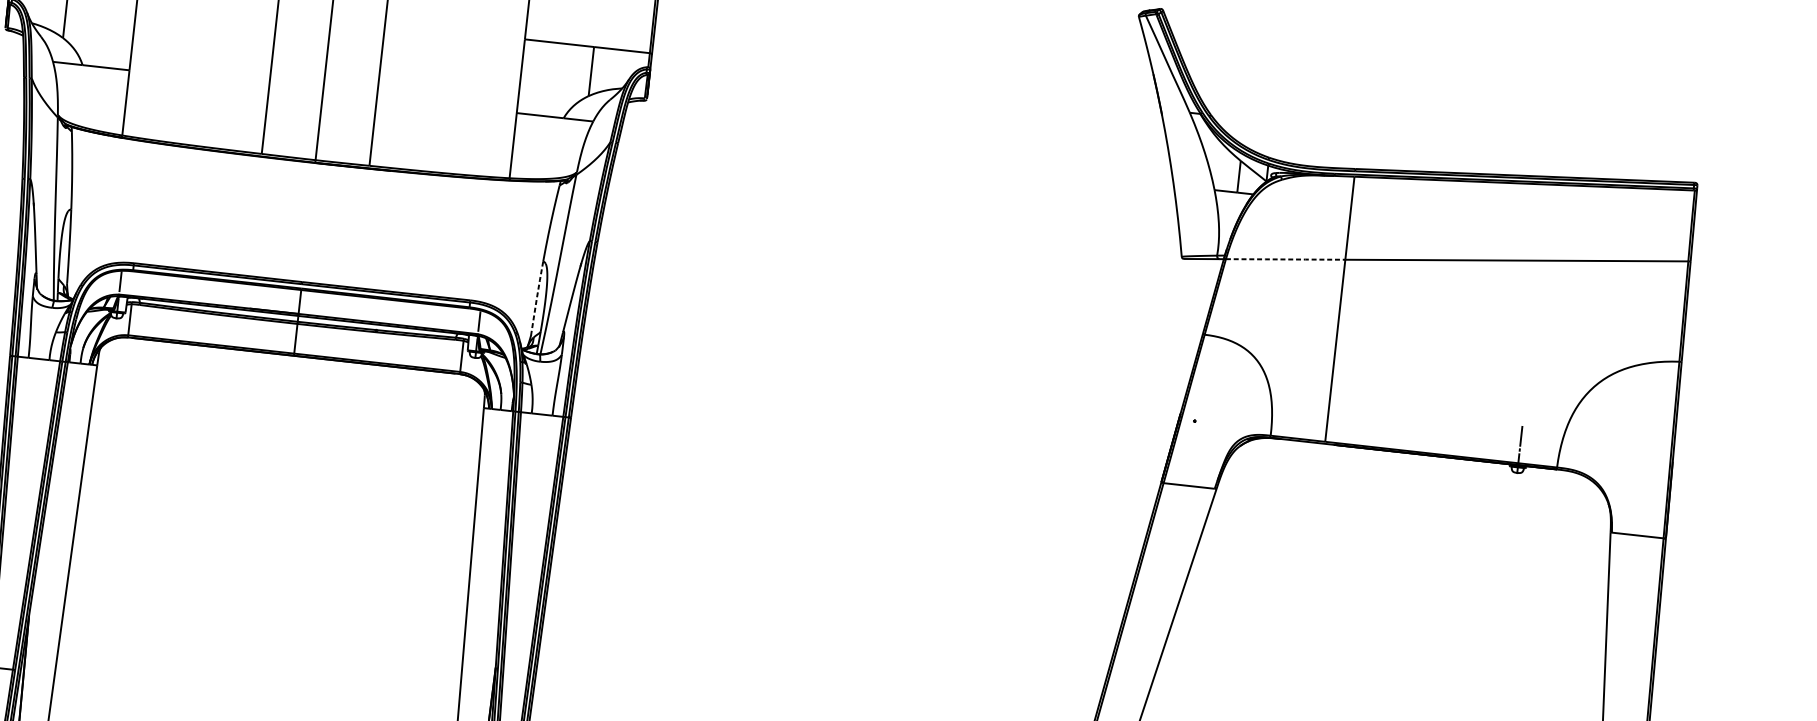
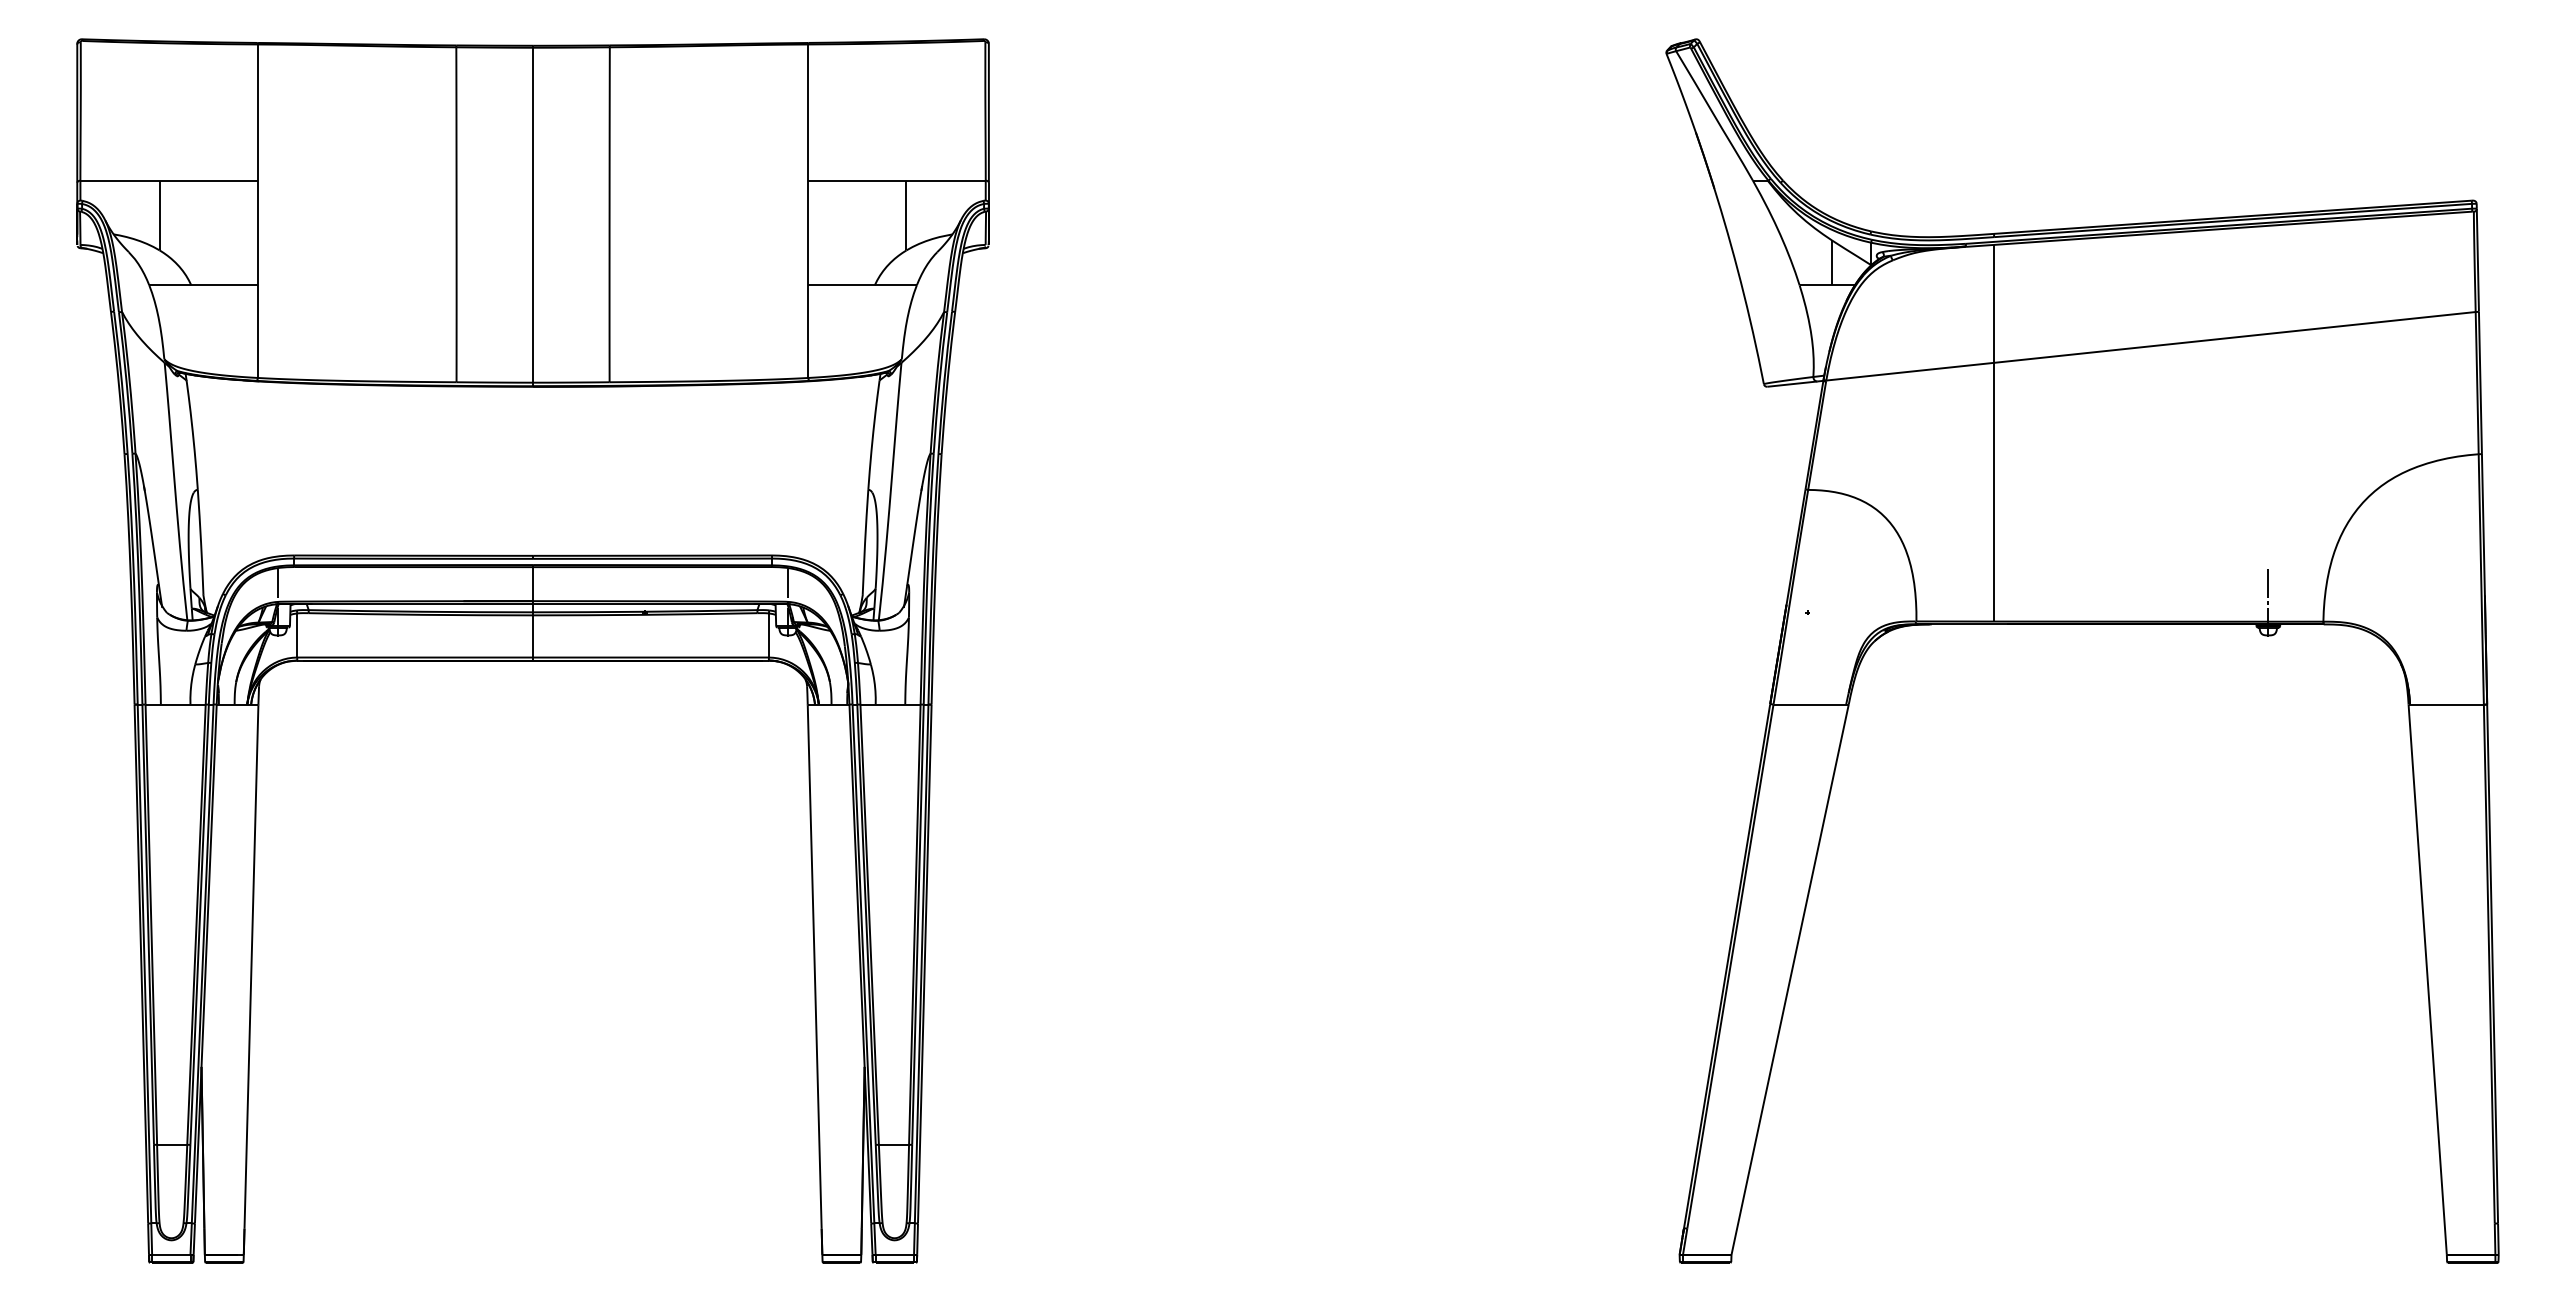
line: (1285, 259) -> (1910, 371), dashed -> solid
line: (537, 298) -> (865, 542), dashed -> solid

